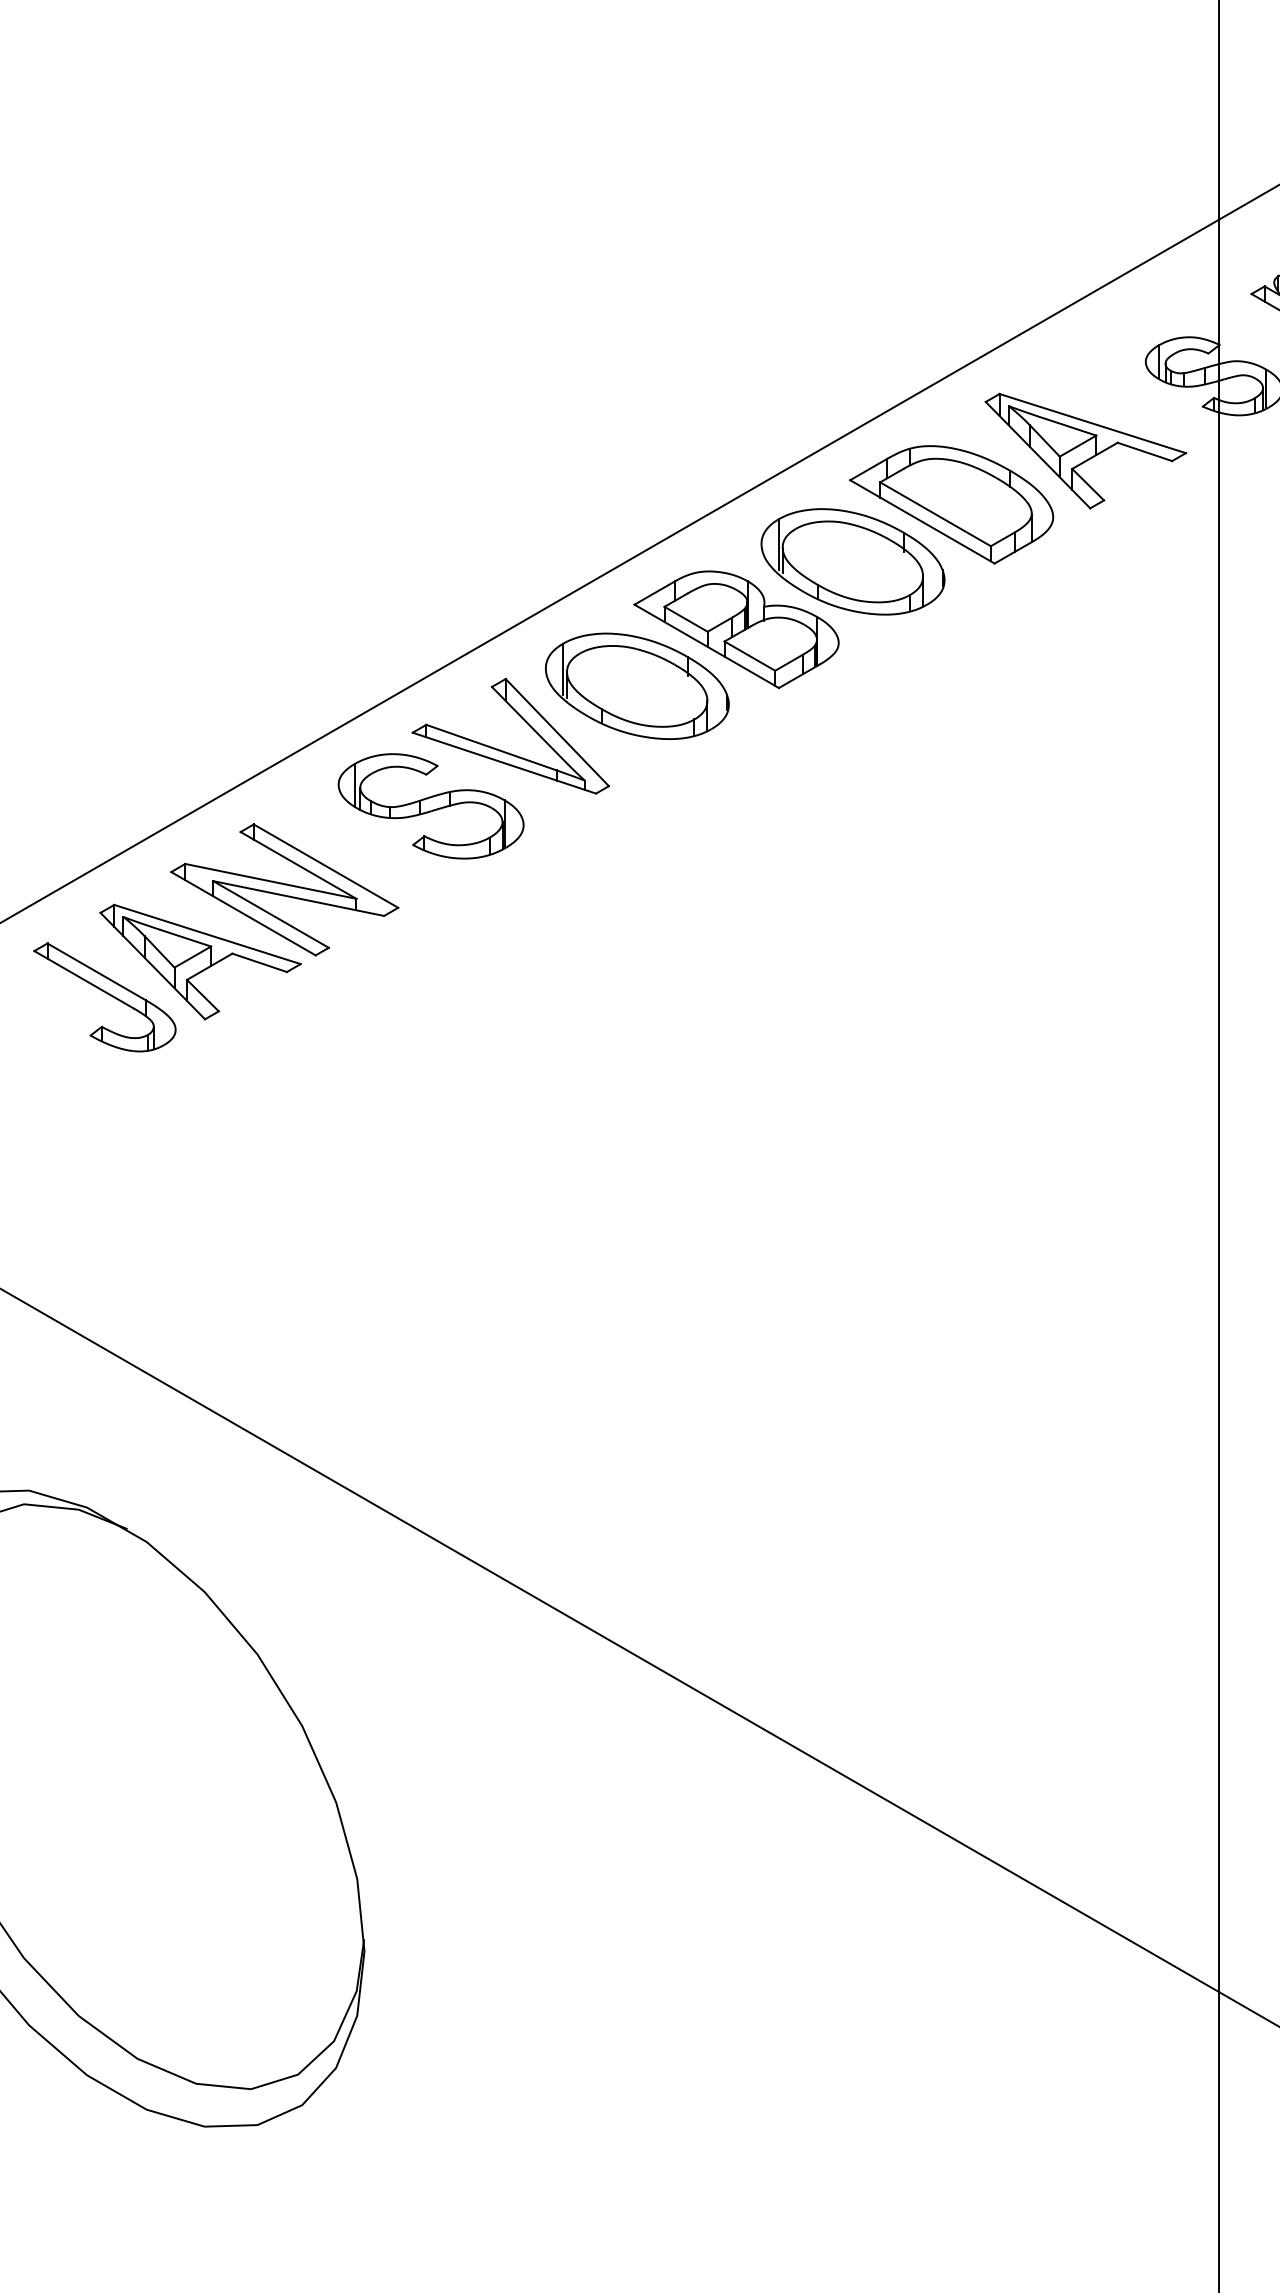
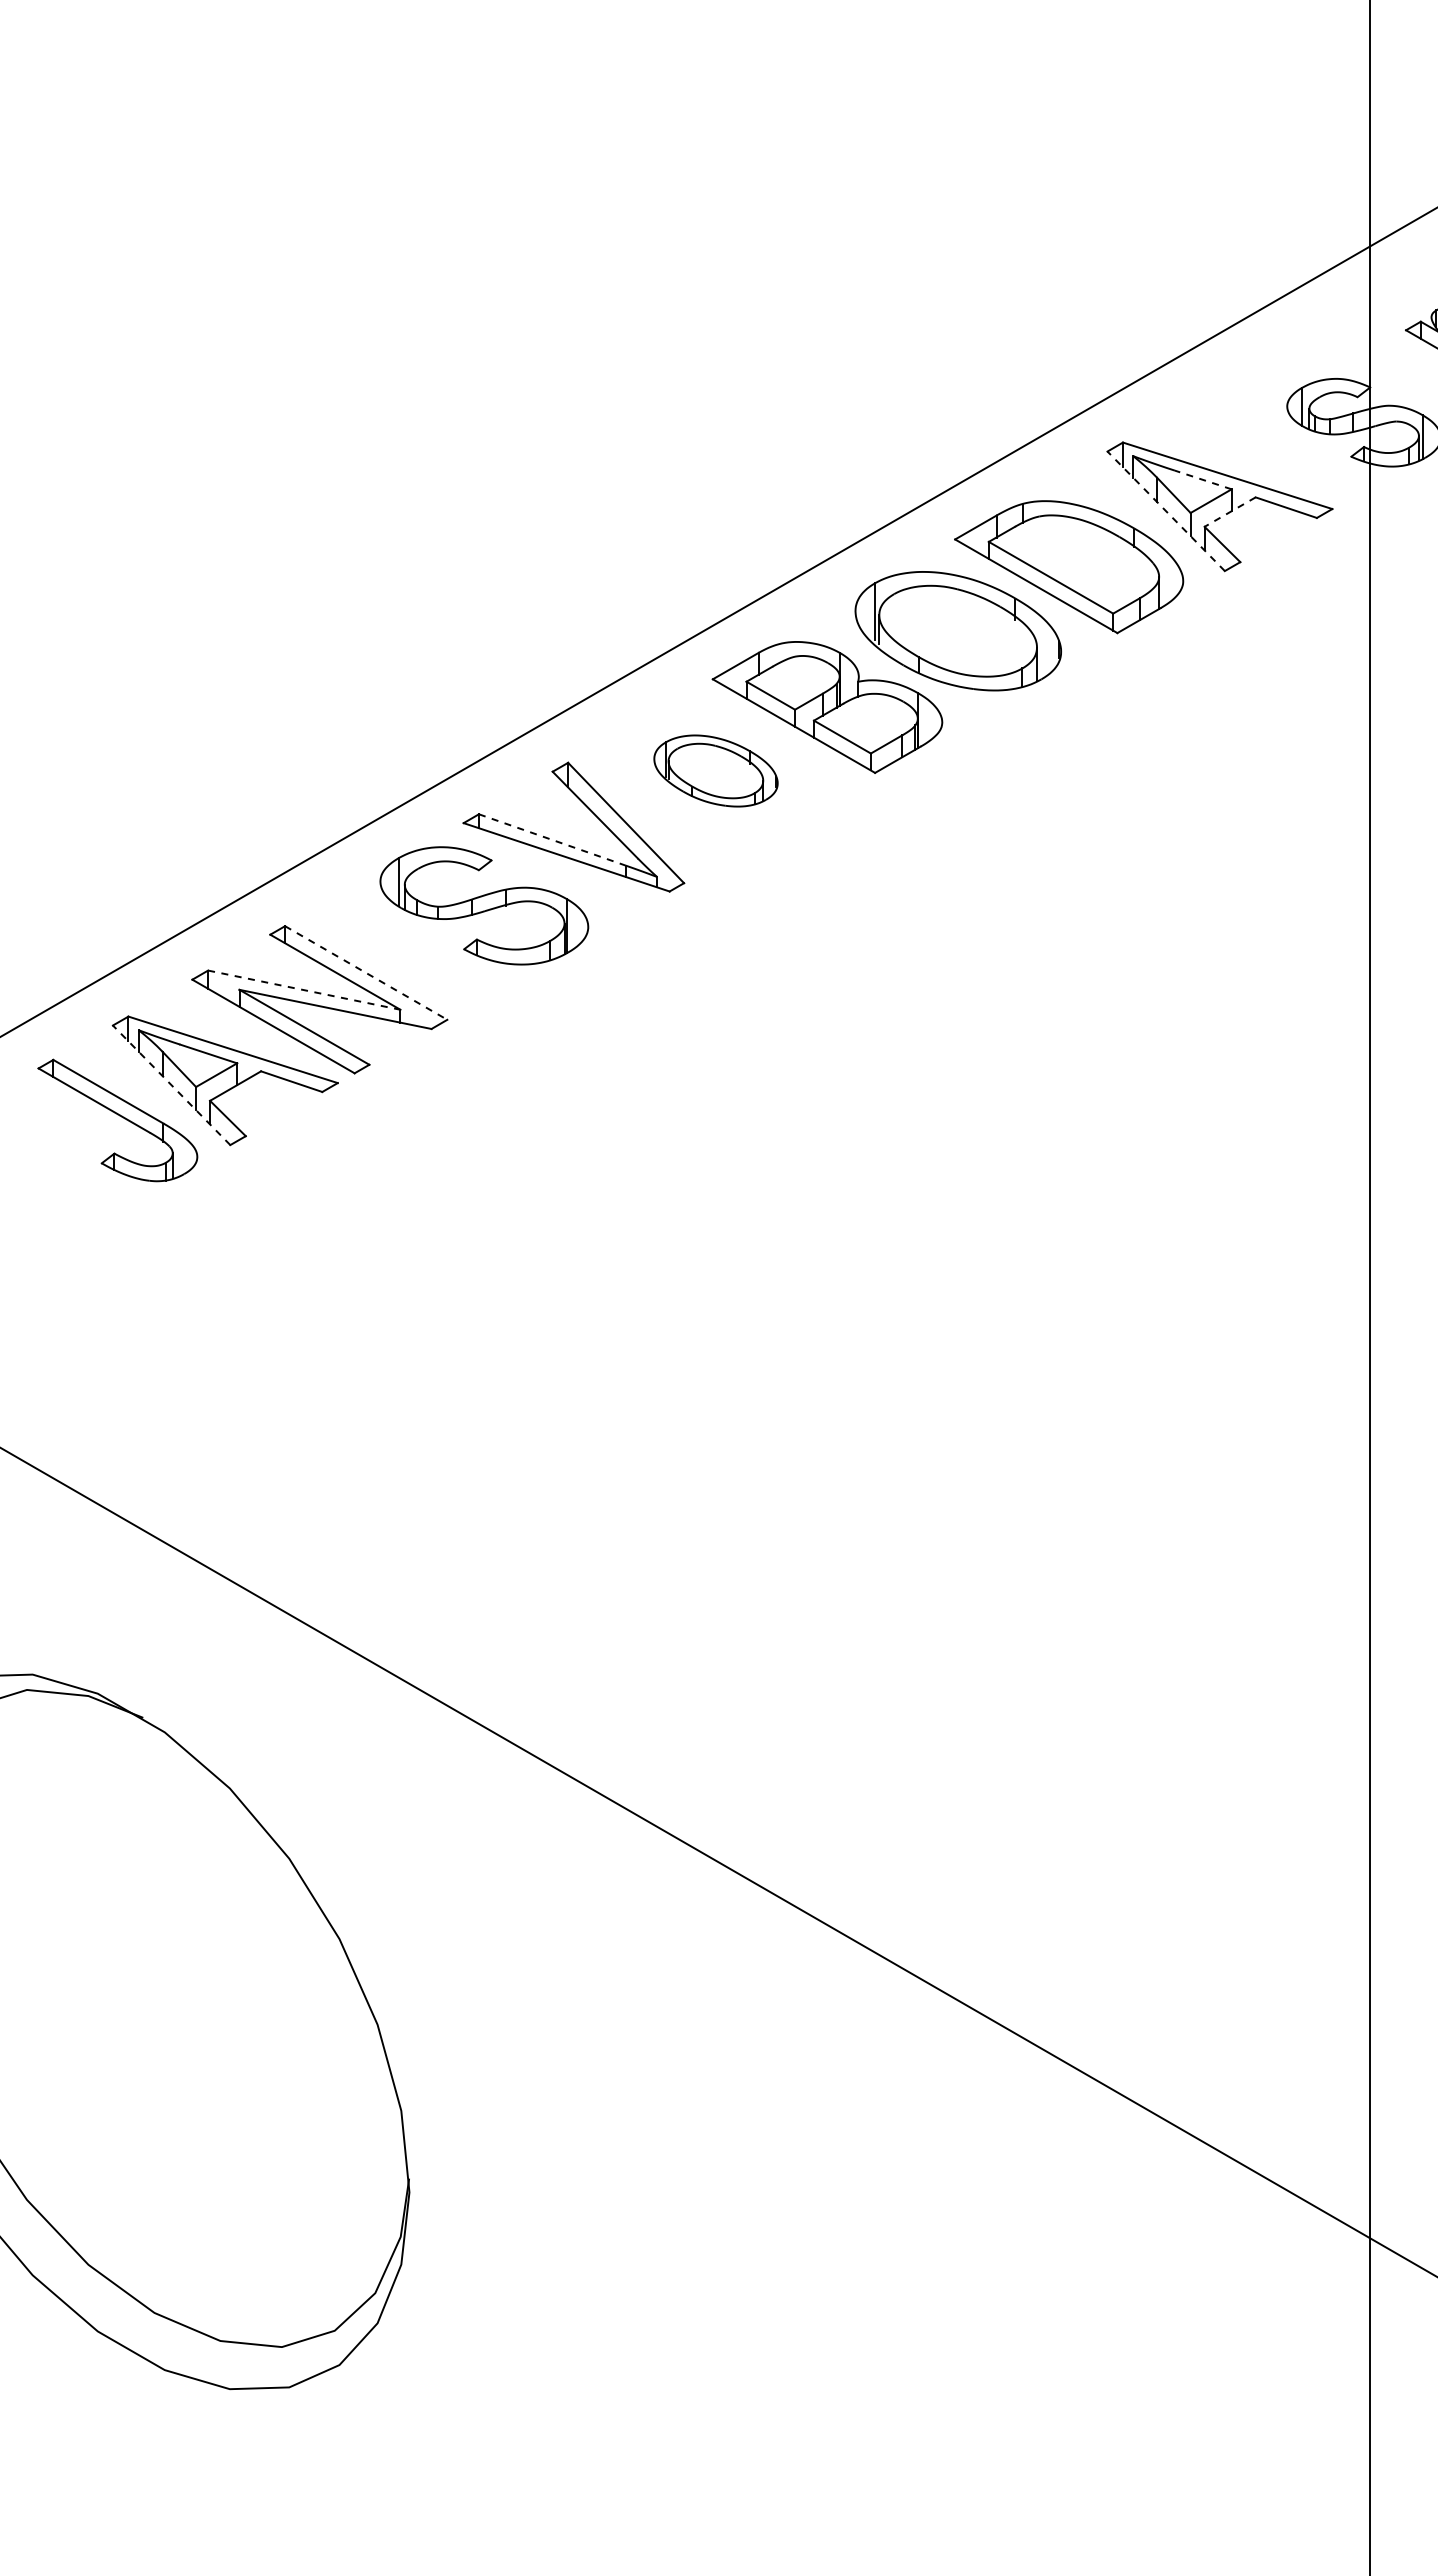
line: (1071, 426) -> (1203, 479), solid -> dashed
line: (1038, 455) -> (1166, 511), solid -> dashed
line: (1094, 456) -> (1229, 512), solid -> dashed
part: (636, 685) -> (715, 770), size x0.6
line: (491, 747) -> (552, 839), solid -> dashed
line: (326, 866) -> (366, 973), solid -> dashed
line: (271, 881) -> (304, 990), solid -> dashed
line: (152, 966) -> (171, 1085), solid -> dashed

